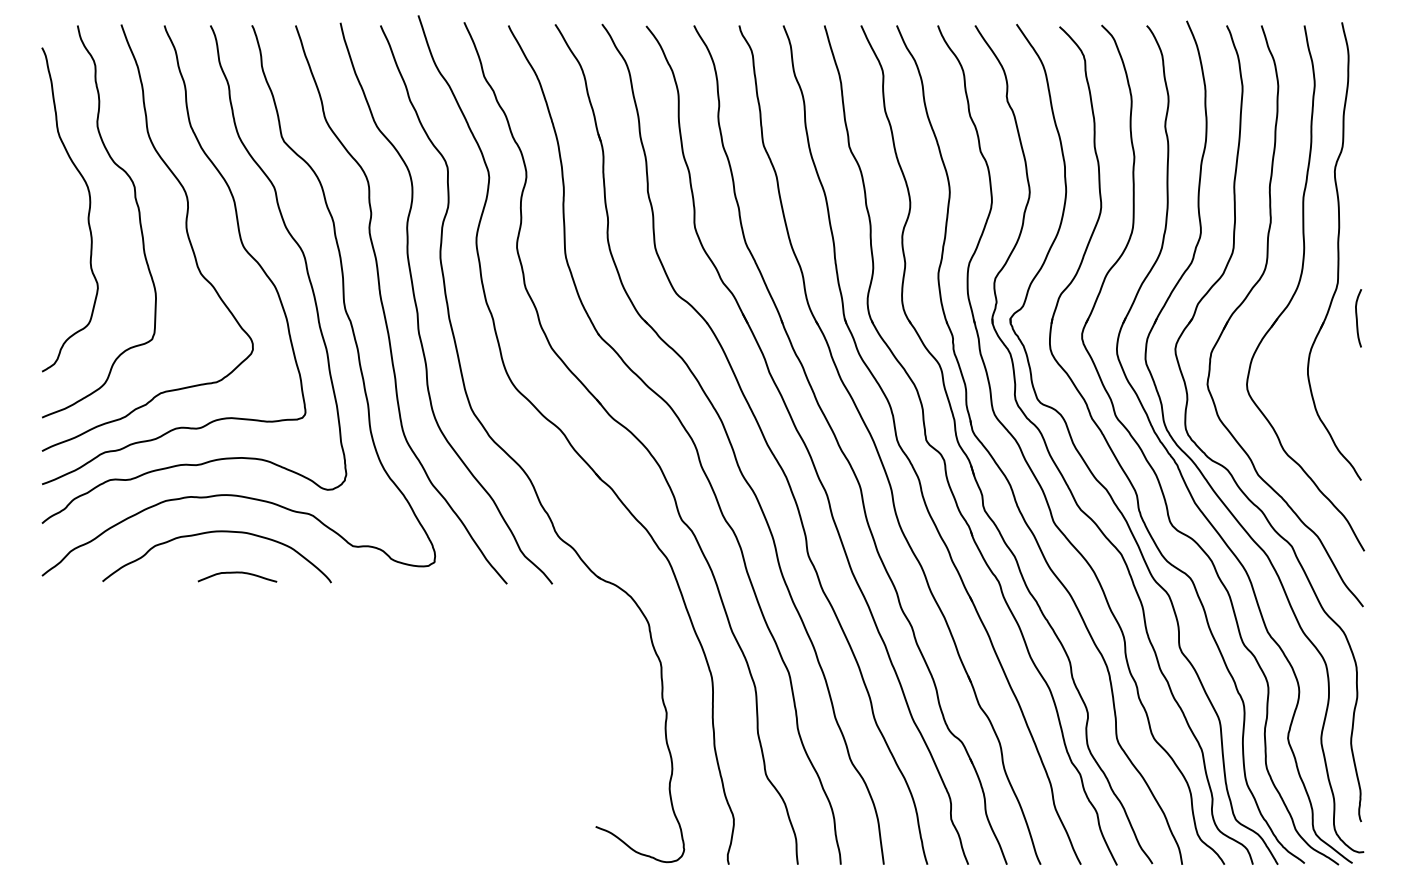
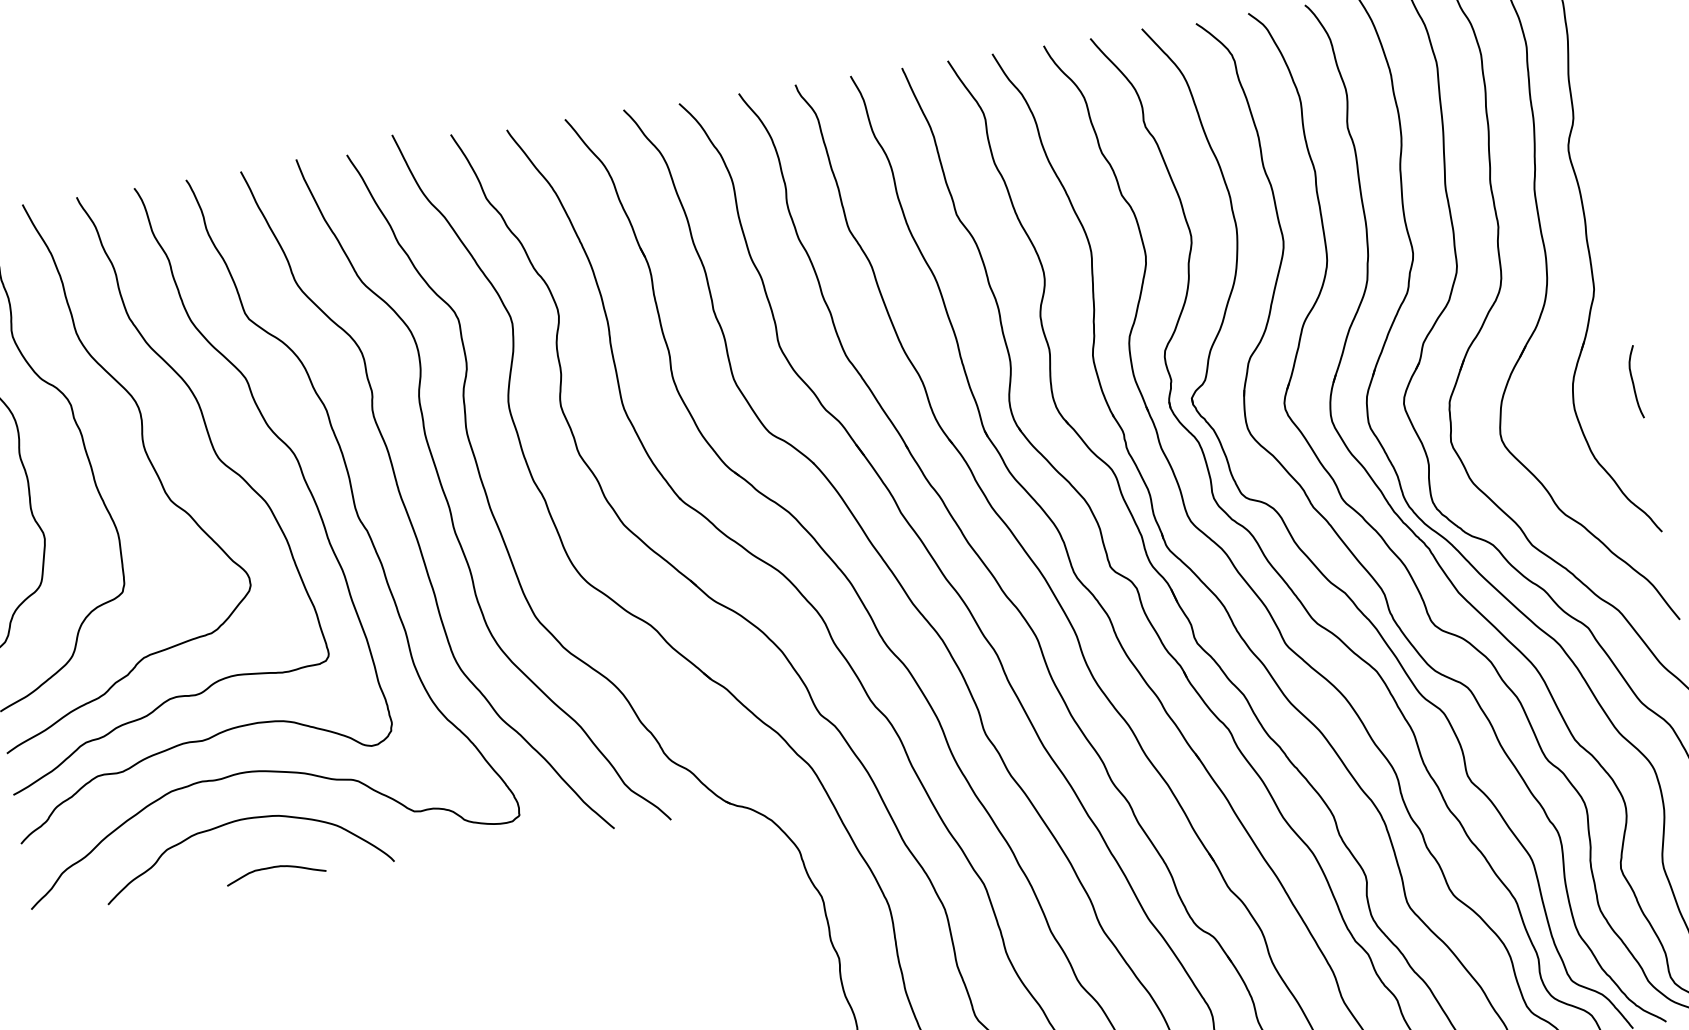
curve: (1357, 318) -> (1633, 382), moved

